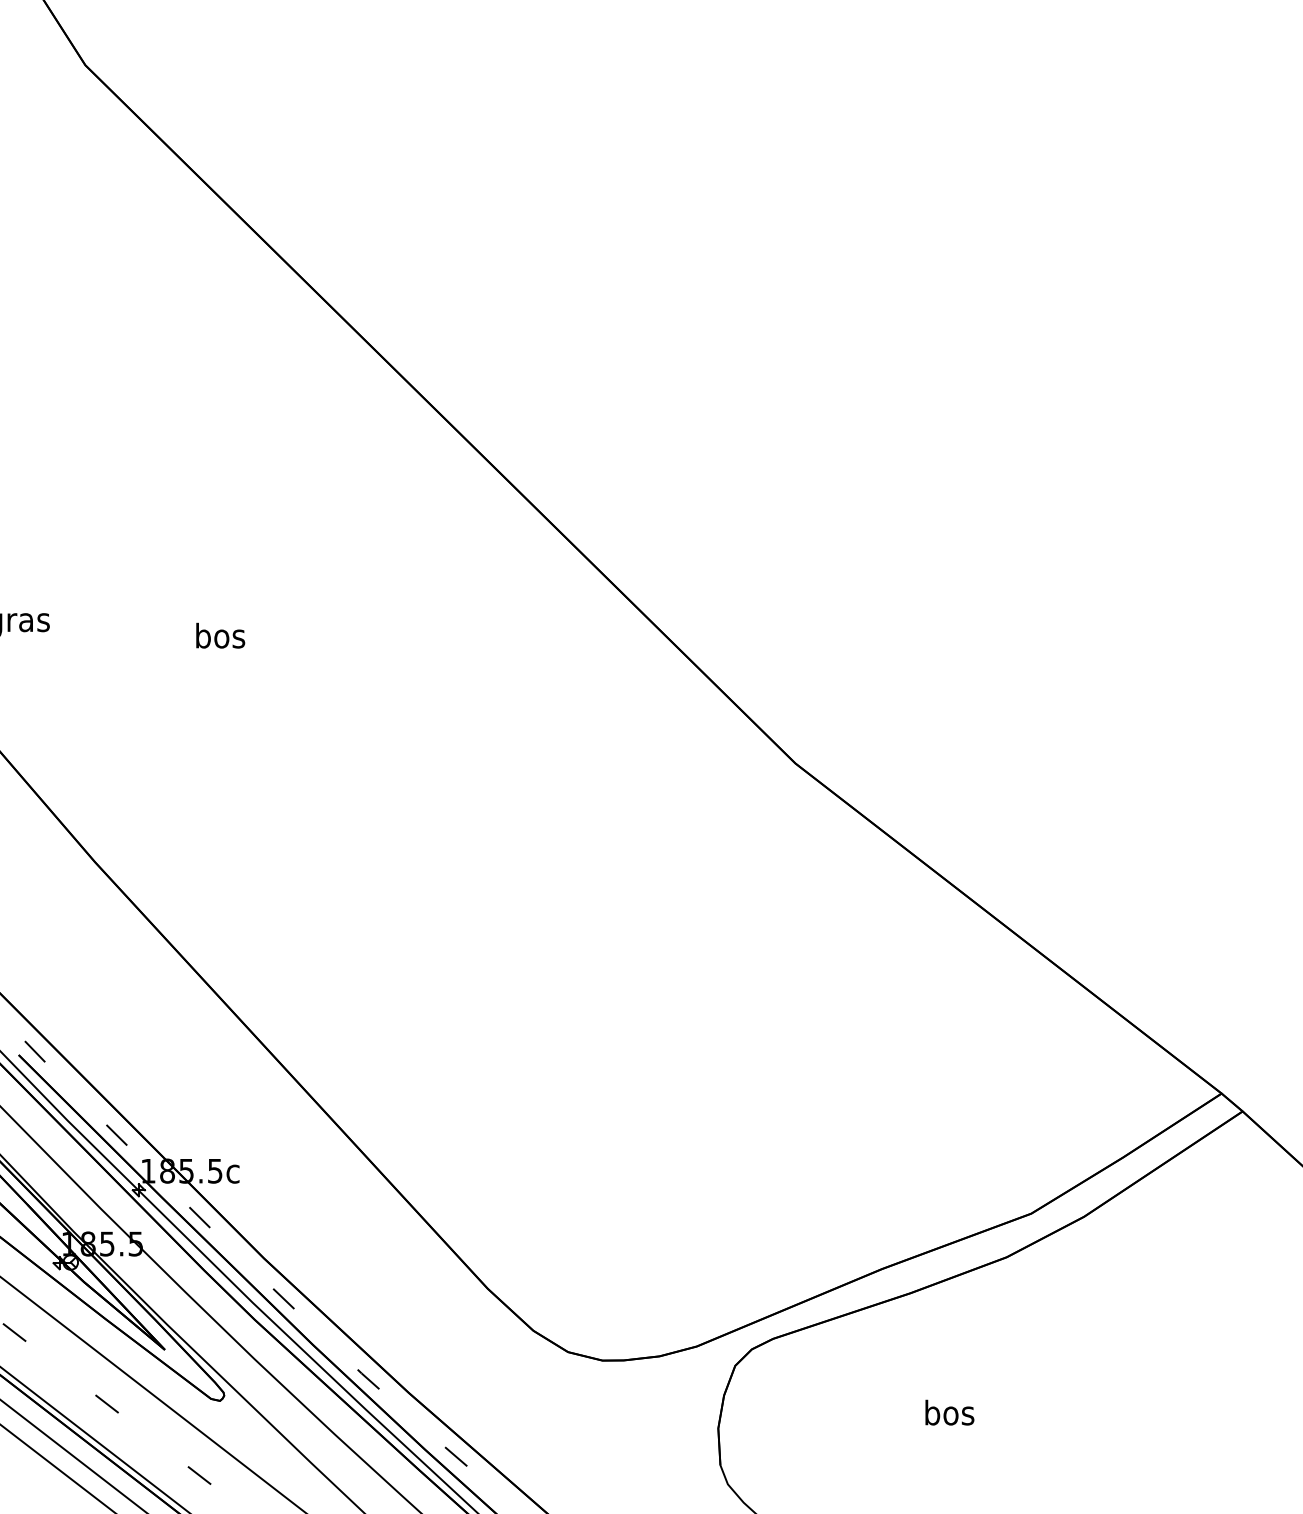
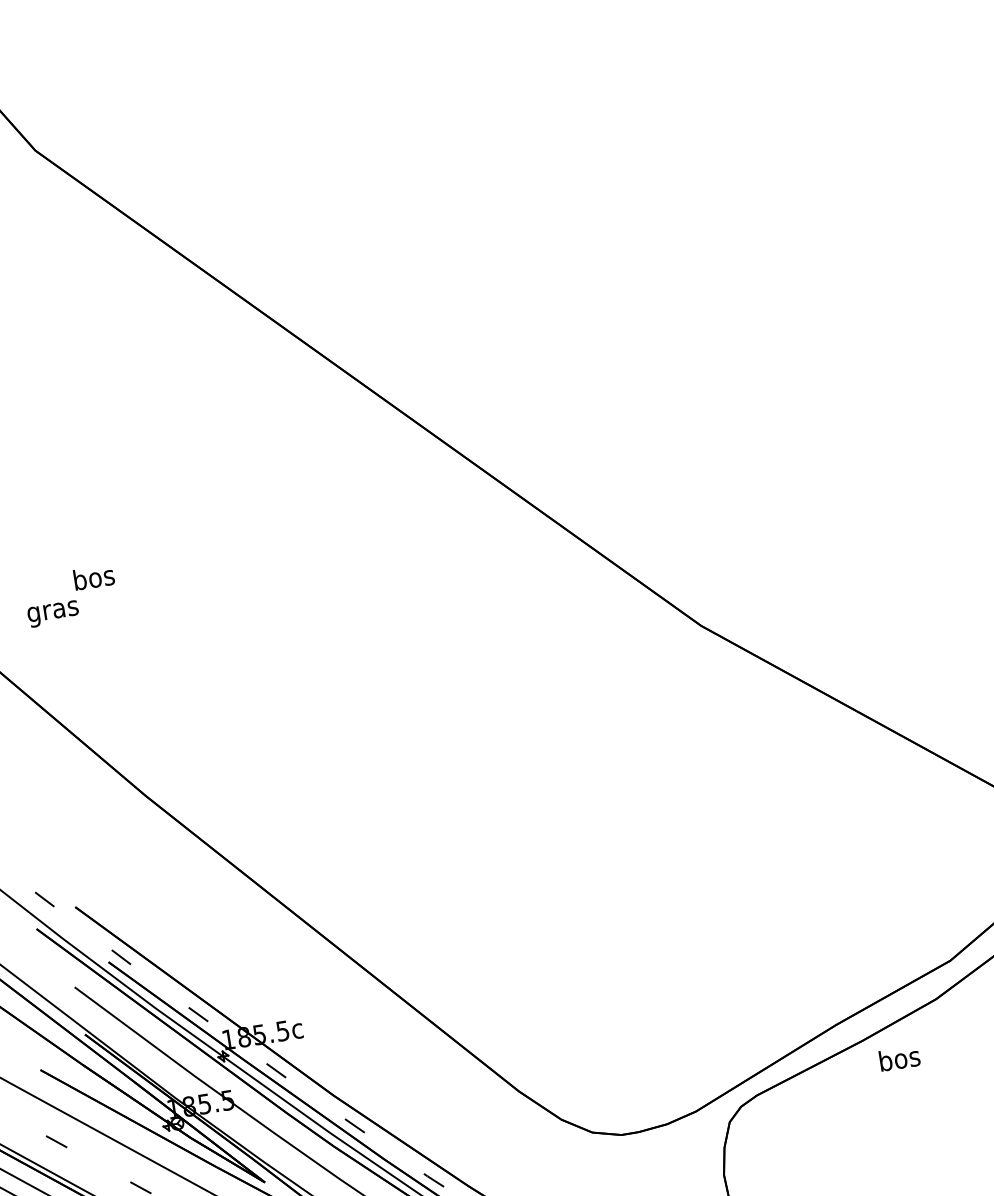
text: (220, 635) -> (94, 577), moved
text: (949, 1412) -> (899, 1058), moved

